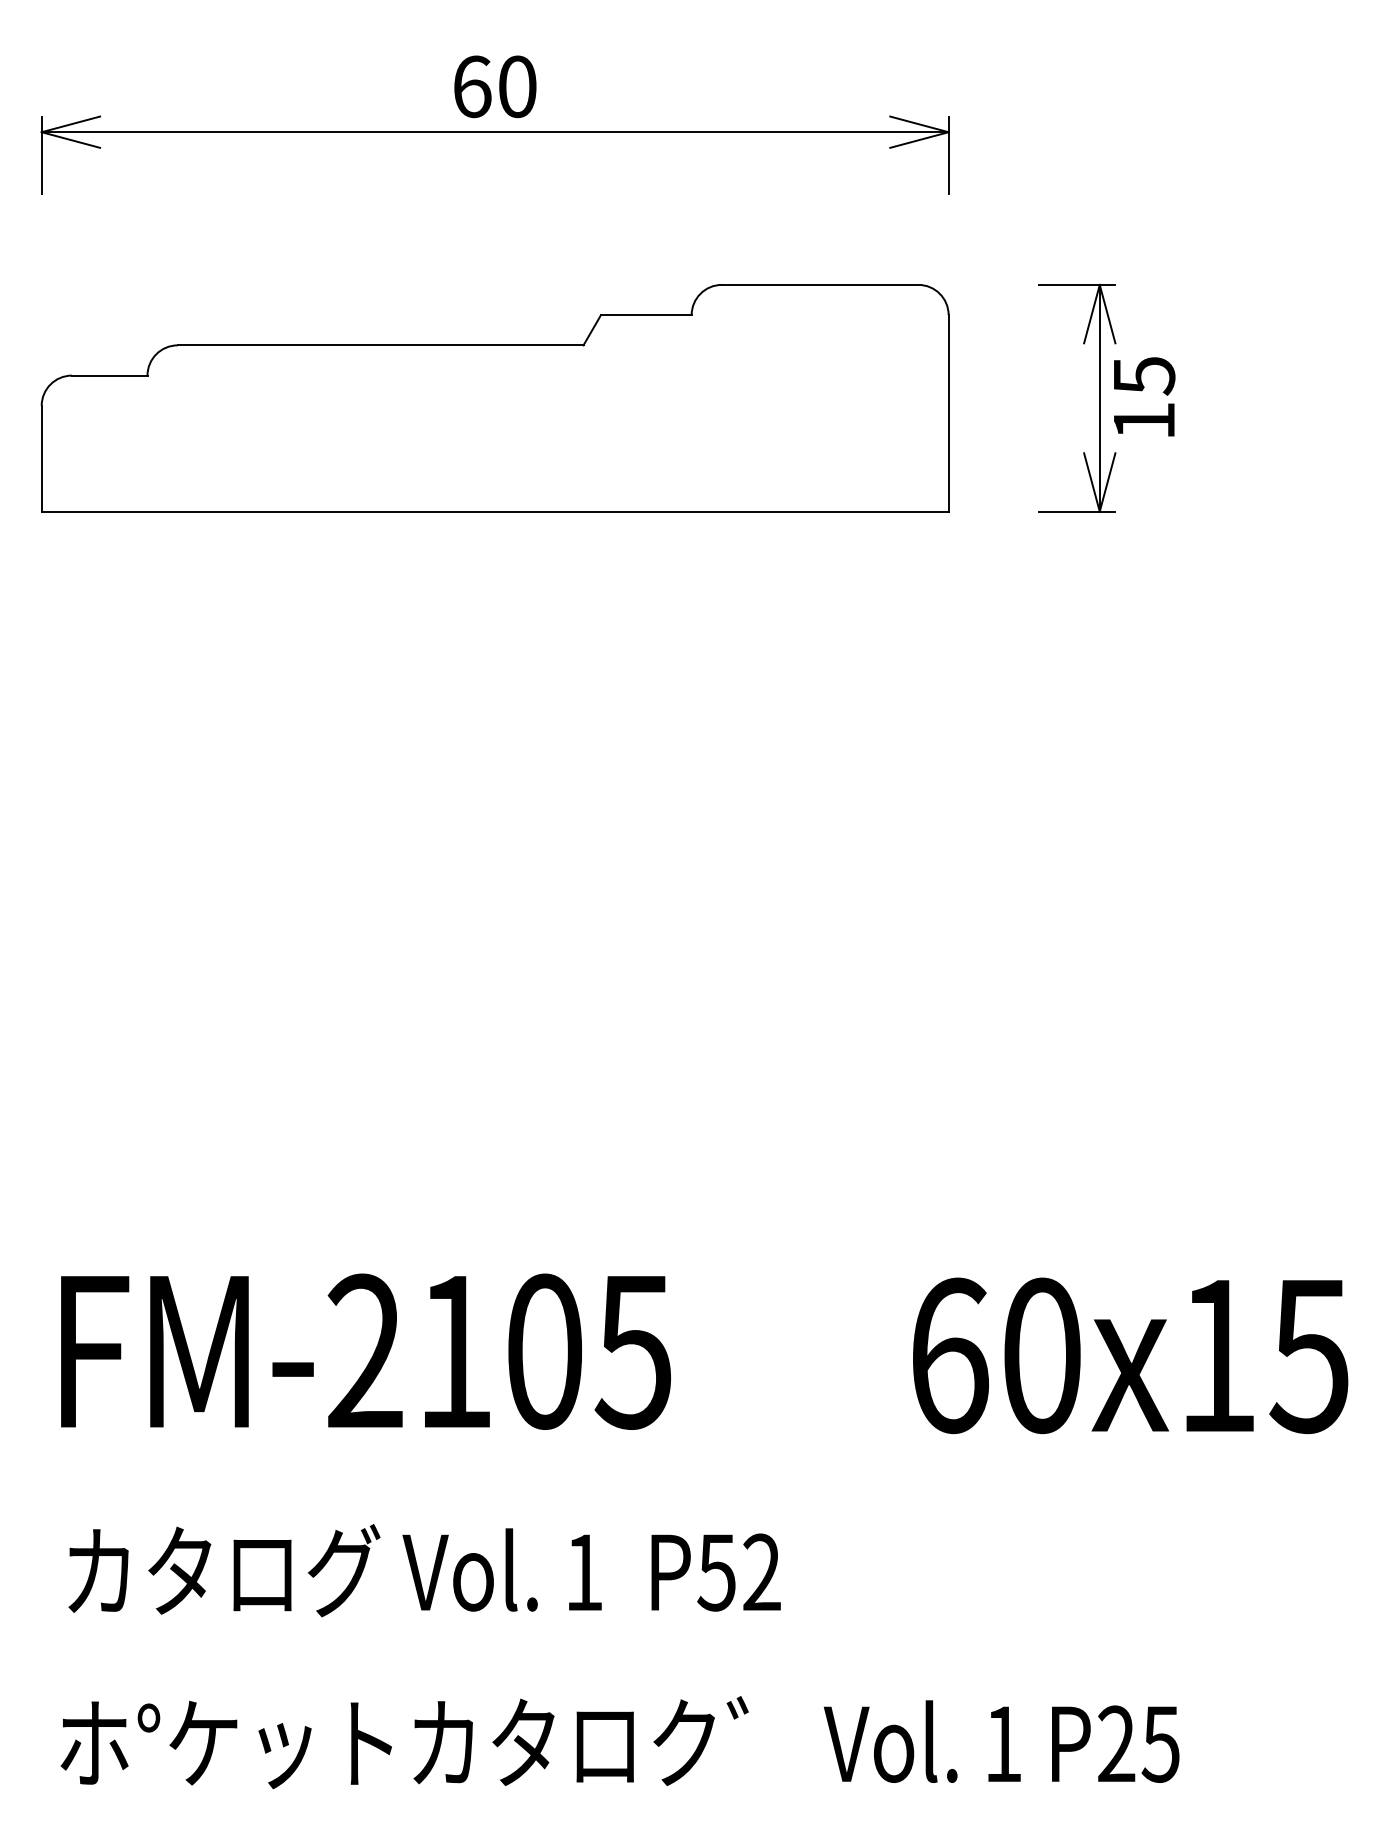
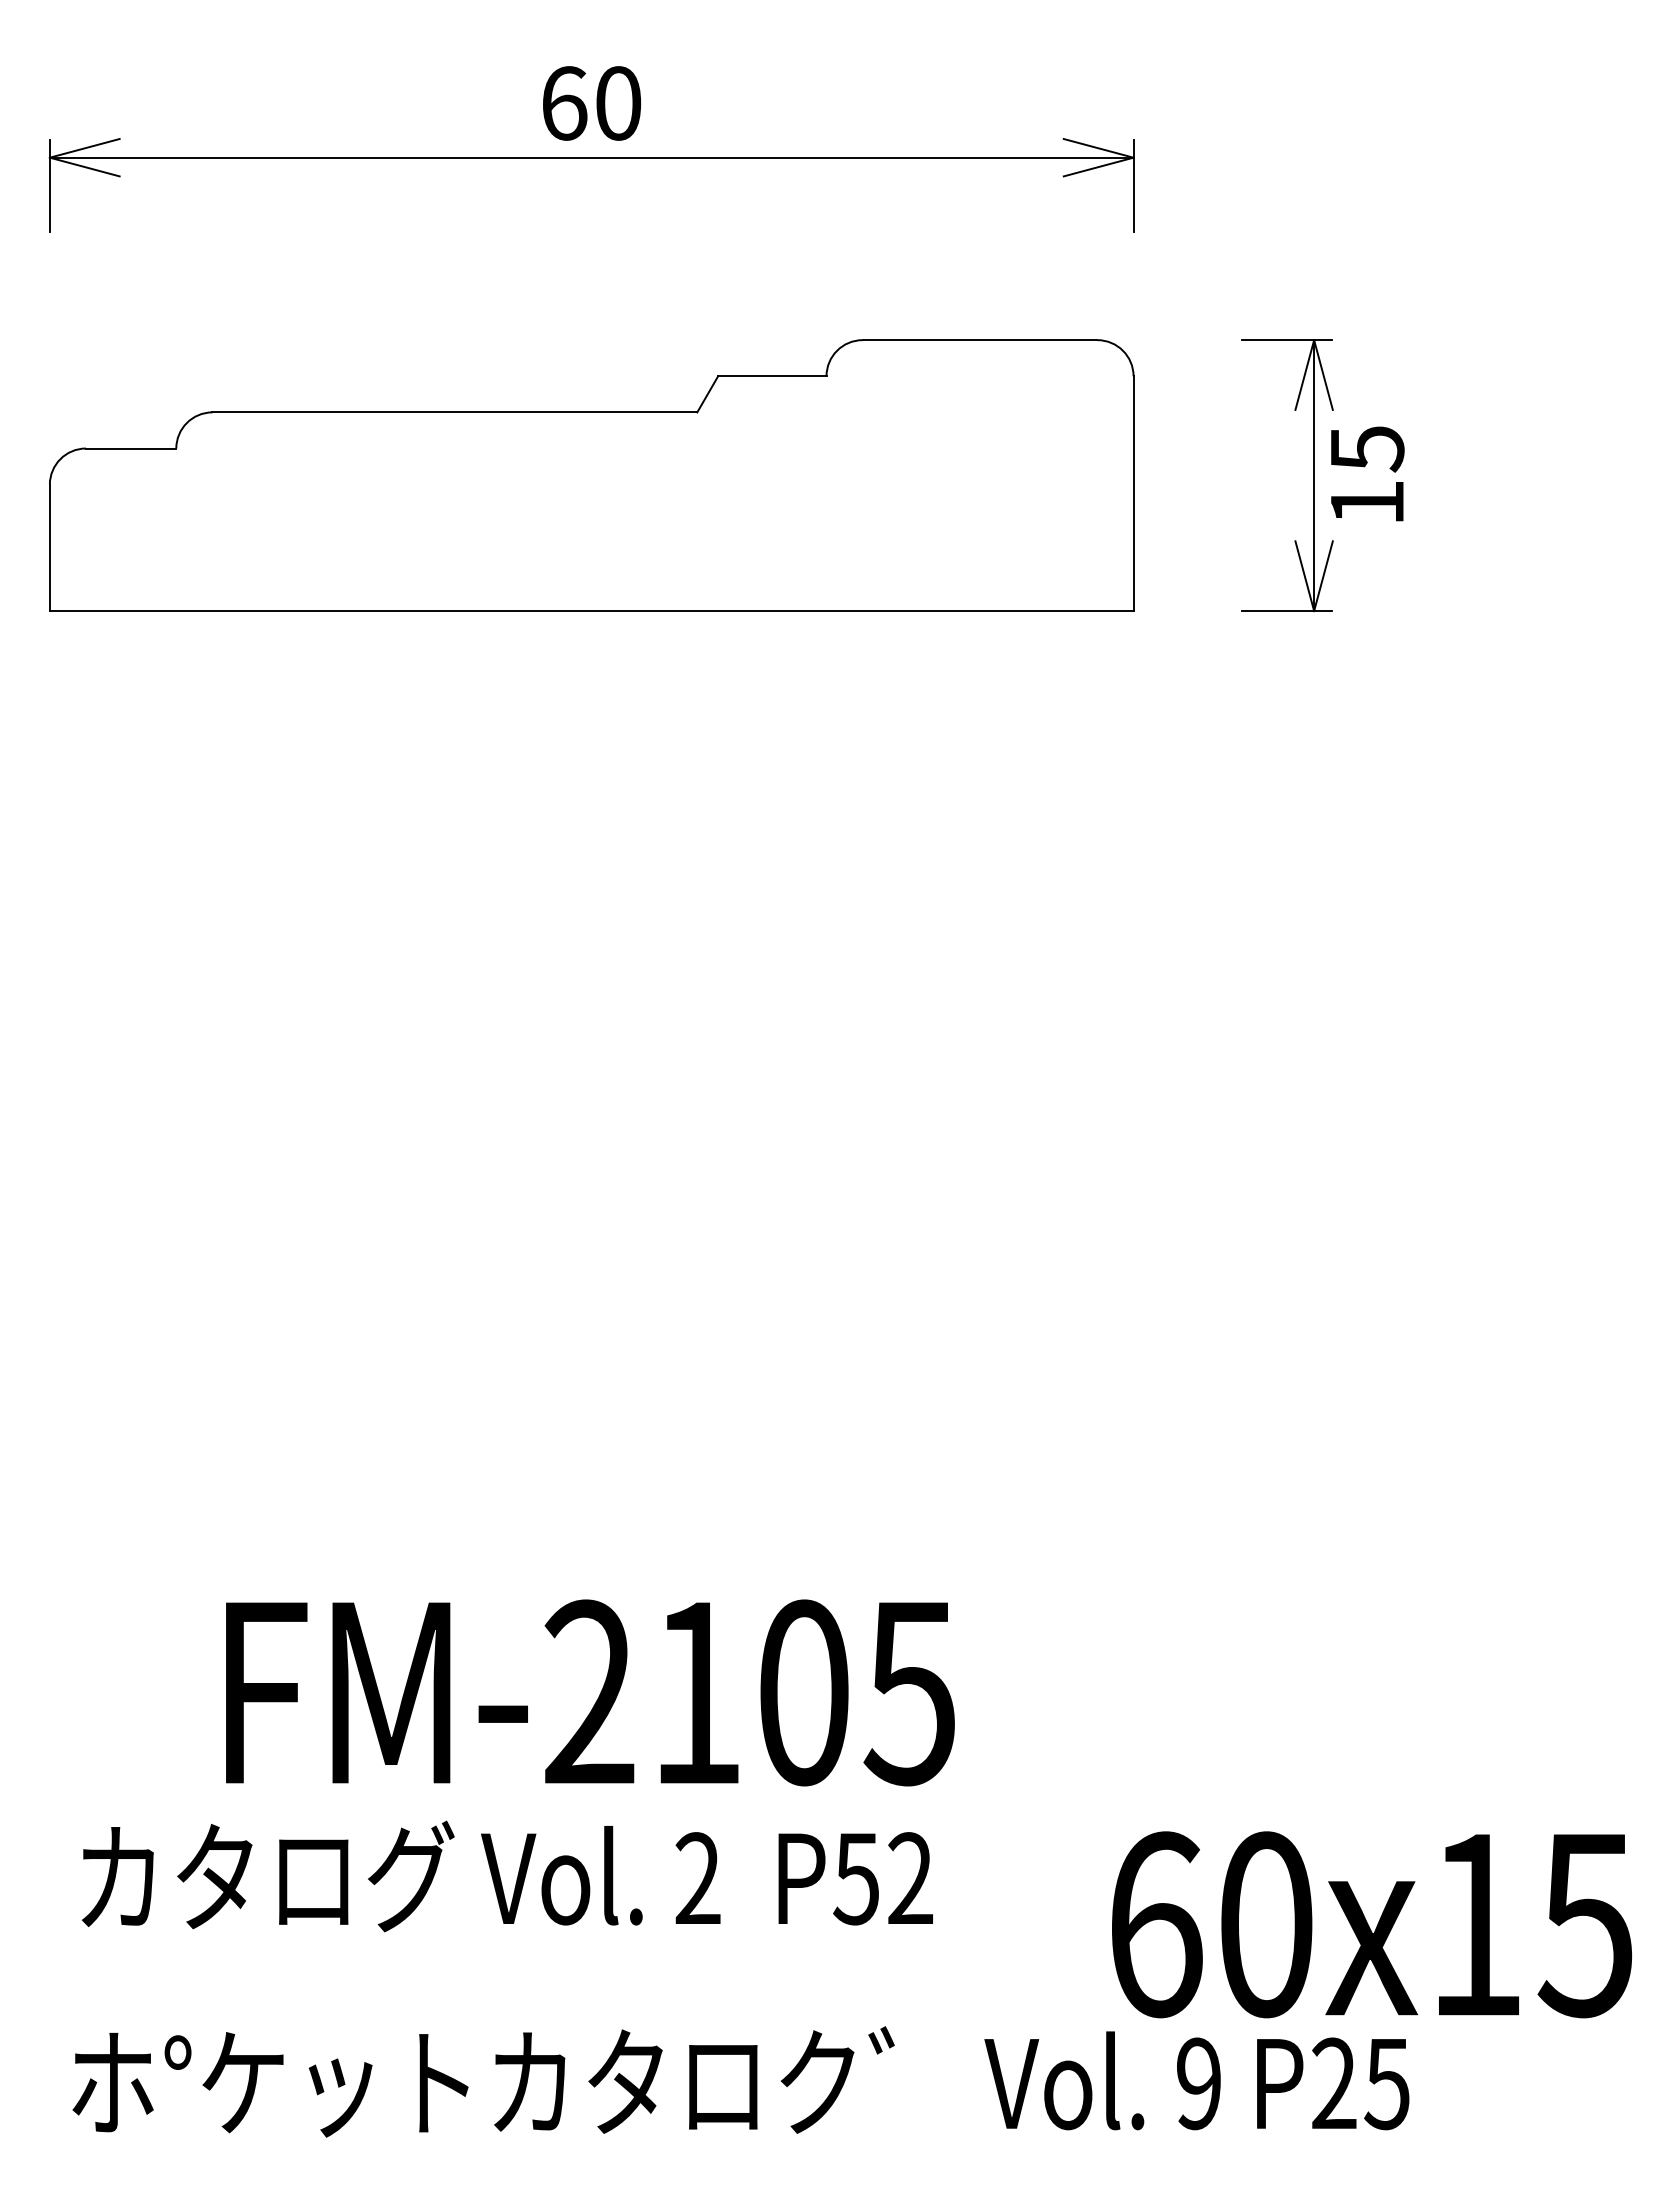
text: (366, 1351) -> (590, 1692), moved
text: (1131, 1355) -> (1372, 1924), moved
text: (583, 1571) -> (697, 1877), 1 -> 2
text: (1002, 1743) -> (1198, 2083), 1 -> 9

